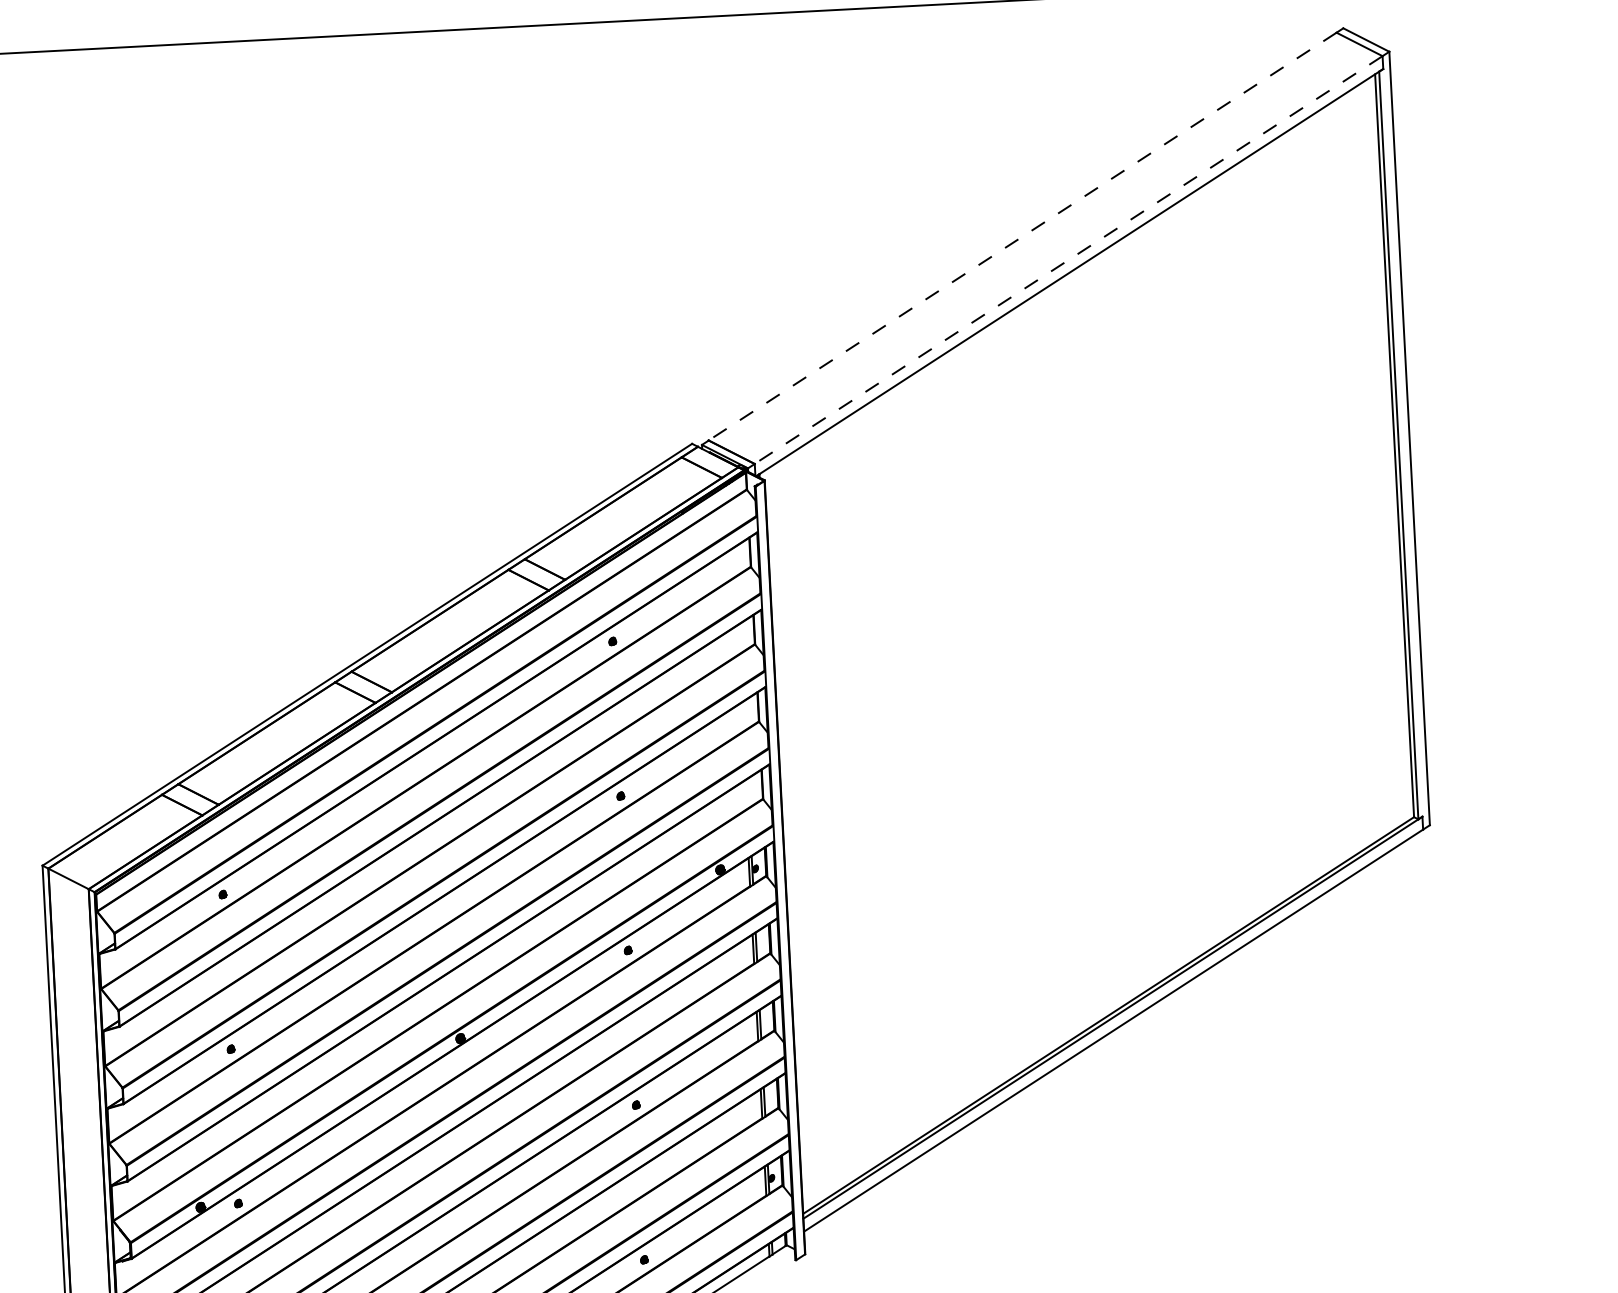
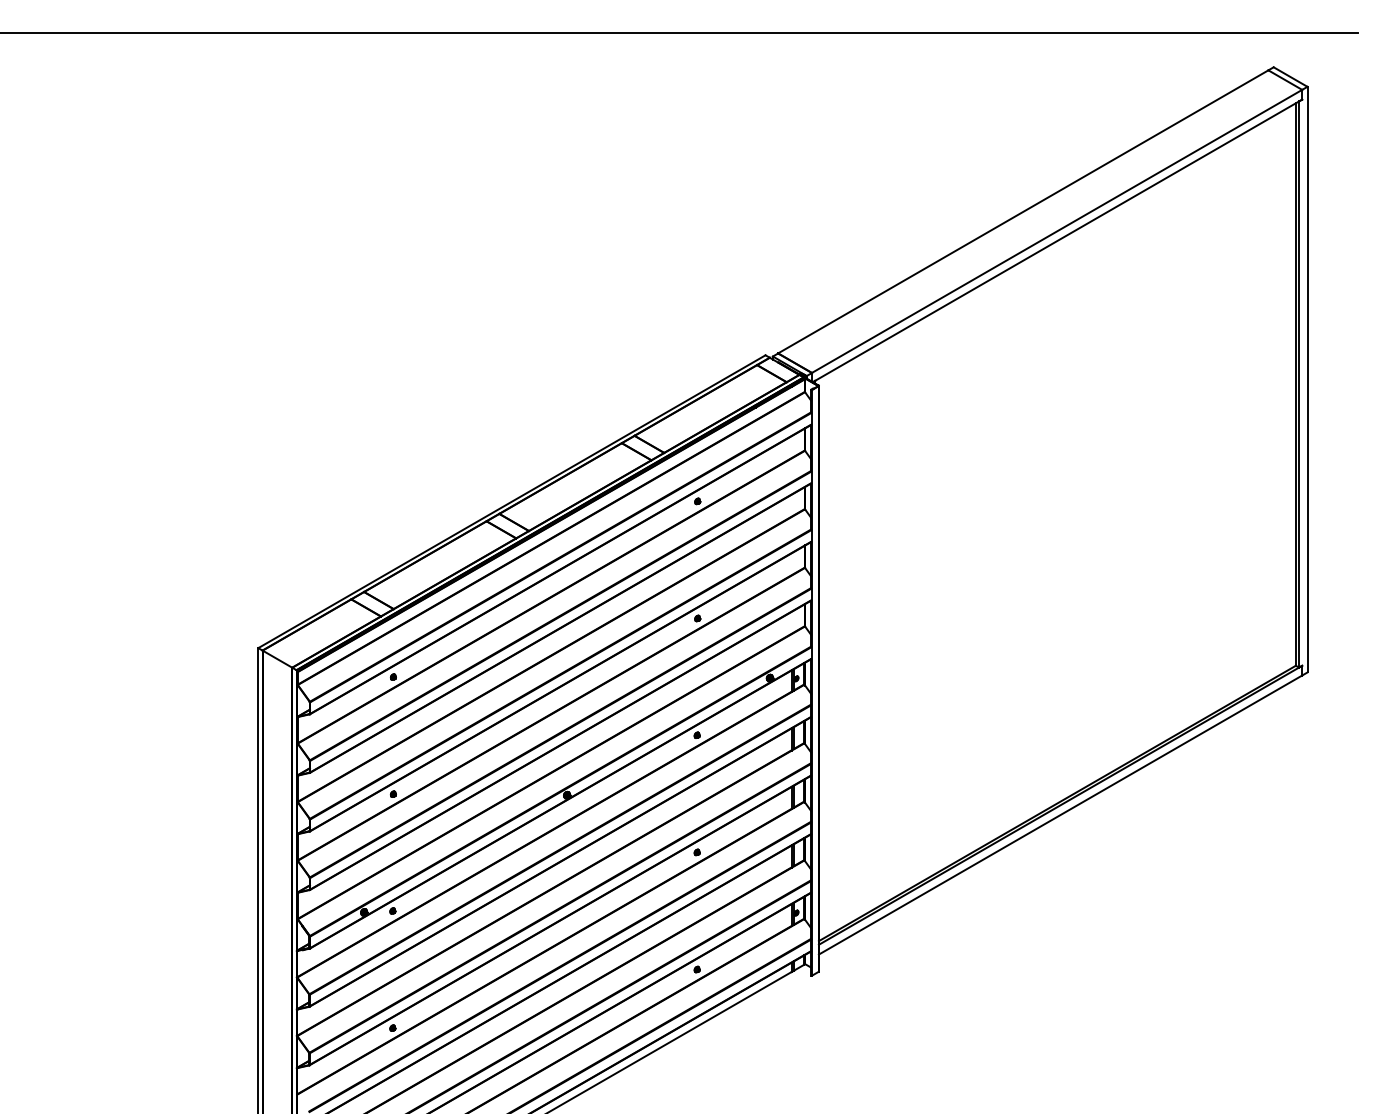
line: (1021, 237) -> (1022, 212), dashed -> solid
line: (1067, 260) -> (1056, 231), dashed -> solid

